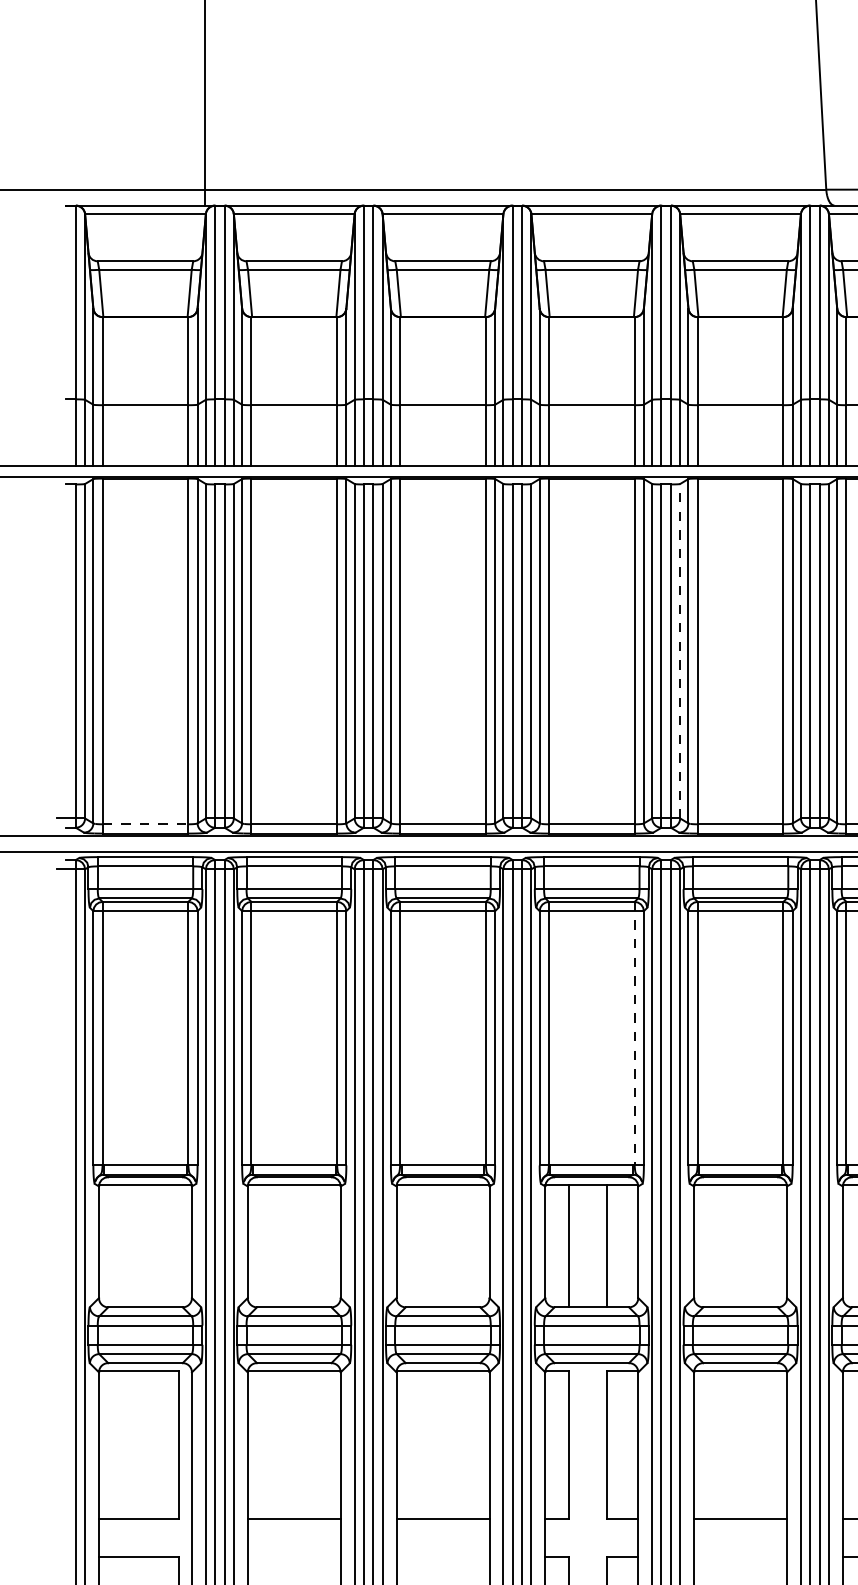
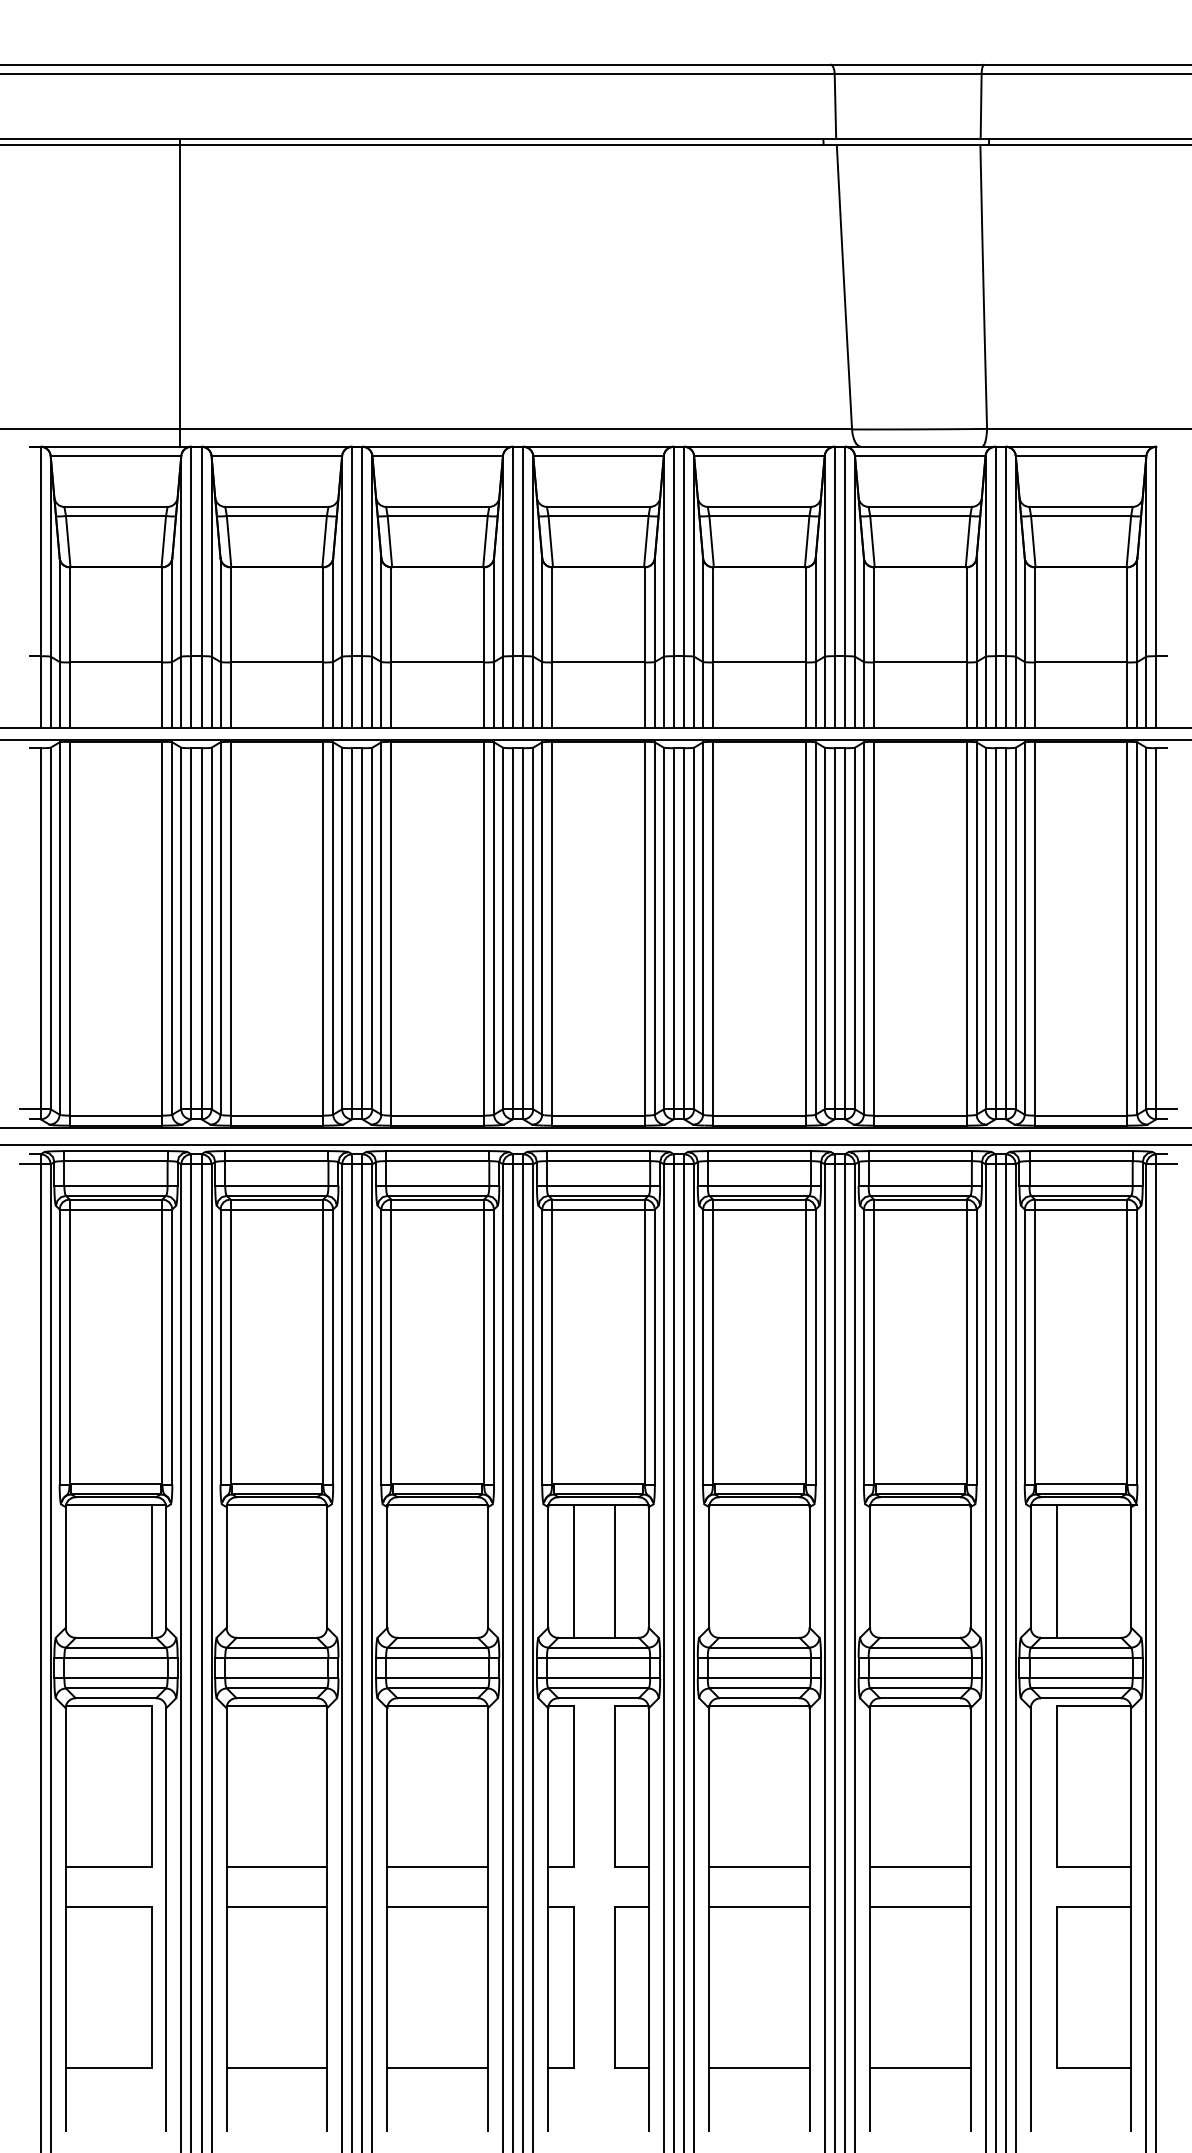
line: (680, 651) -> (694, 928), dashed -> solid
line: (145, 824) -> (116, 1115), dashed -> solid
line: (634, 1034) -> (644, 1342), dashed -> solid
line: (179, 1245) -> (152, 1571), added
line: (293, 1556) -> (276, 1907), added
line: (442, 1556) -> (437, 1907), added
line: (740, 1556) -> (759, 1907), added

